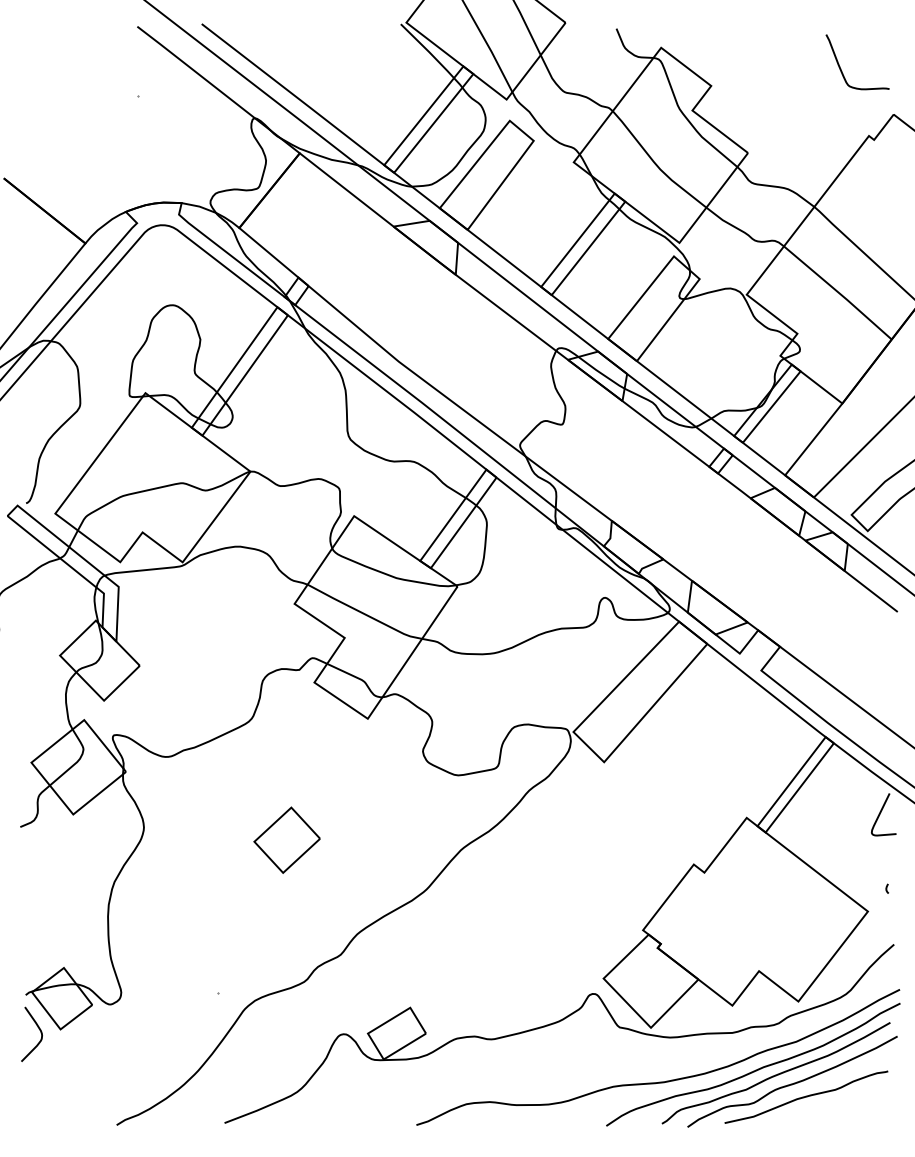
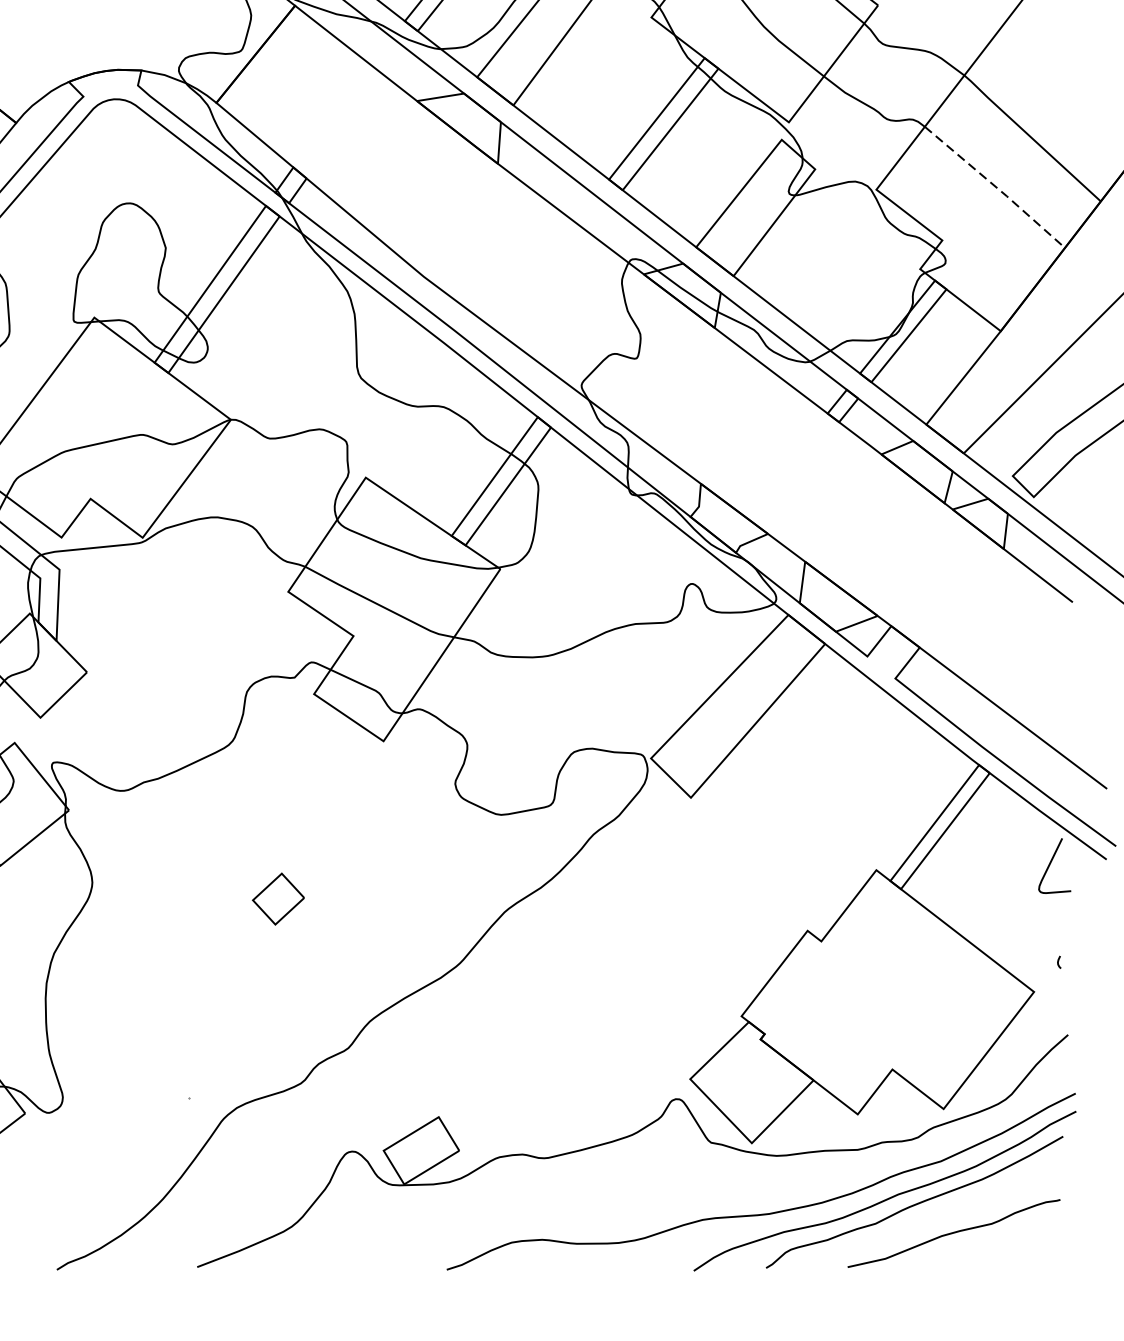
line: (838, 292) -> (995, 186), solid -> dashed
part: (286, 839) -> (277, 898), size x0.6
curve: (792, 1083) -> (935, 1215), removed

